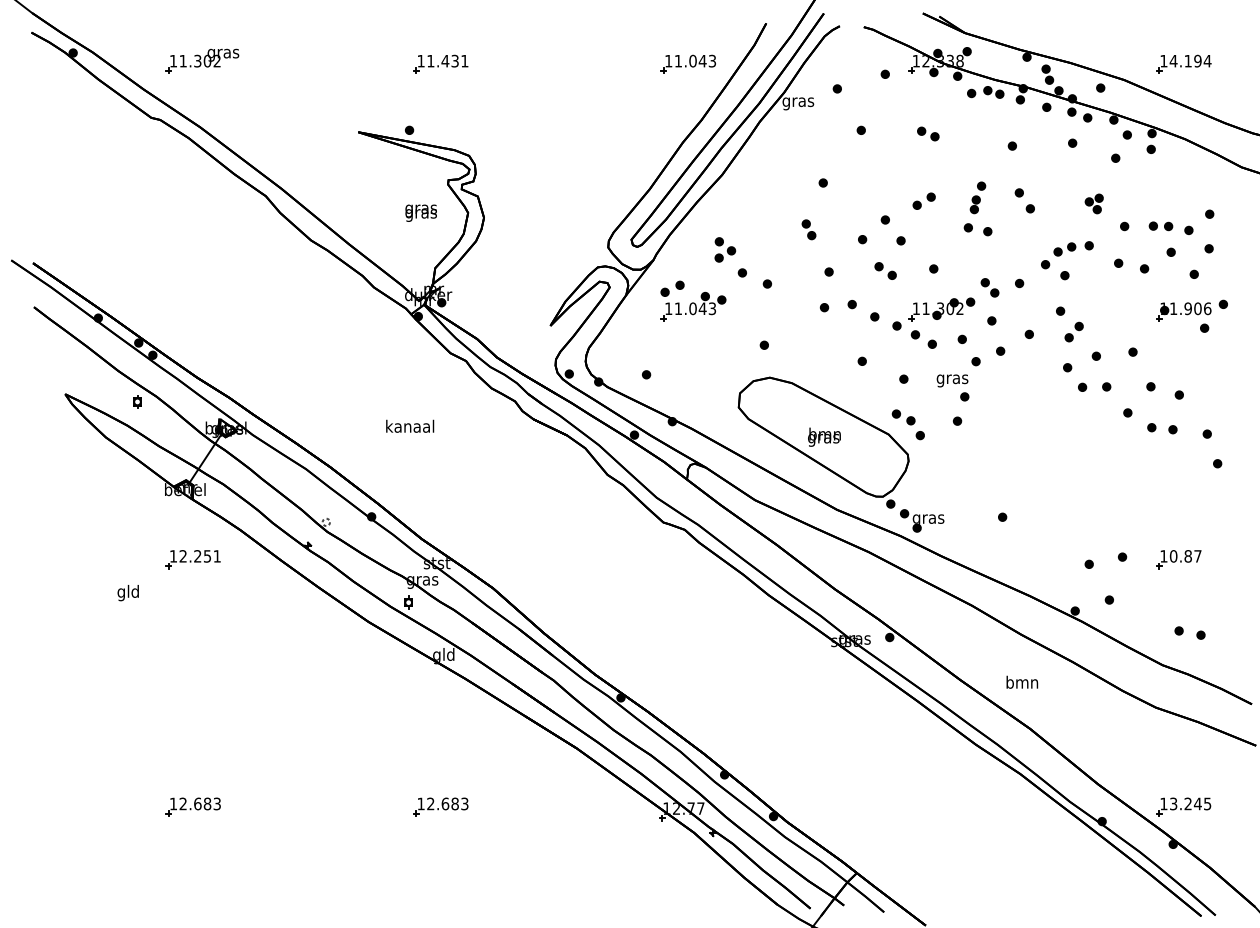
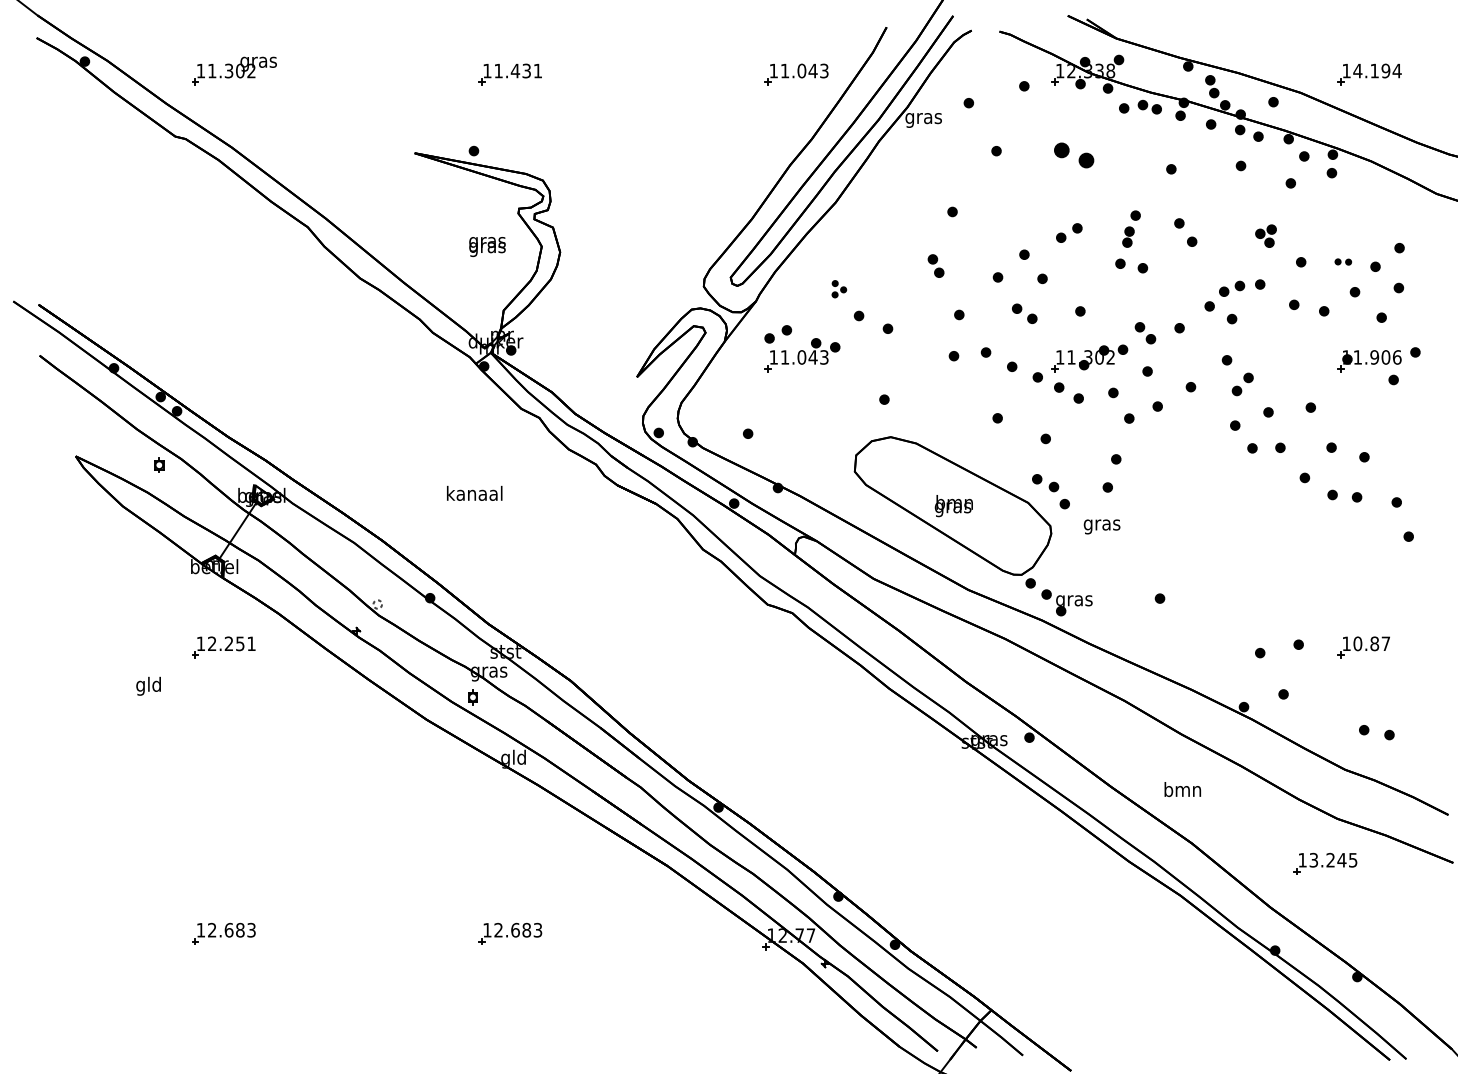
part: (927, 133) -> (1073, 154), size x1.6
part: (1161, 225) -> (1343, 261), size x0.6
part: (725, 249) -> (839, 288), size x0.6
text: (952, 380) -> (1101, 526), moved
part: (1183, 806) -> (1325, 863), moved

